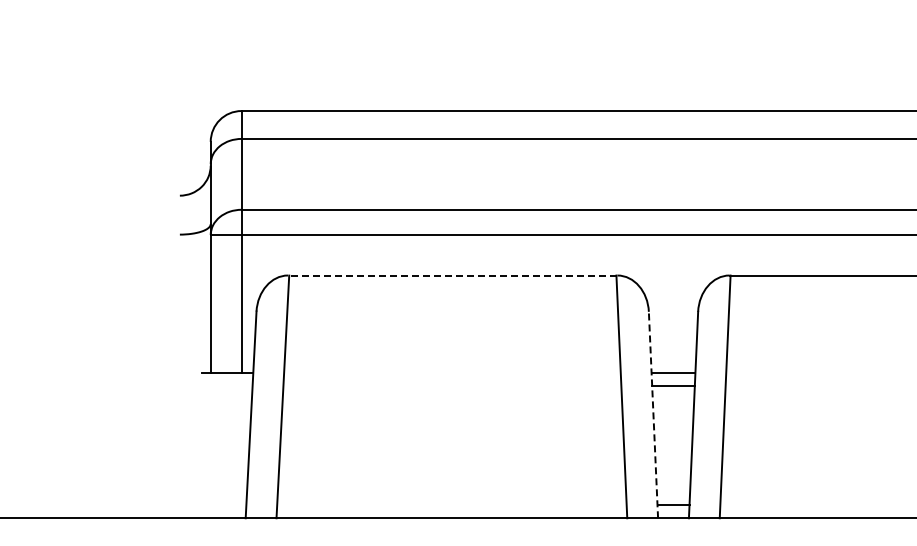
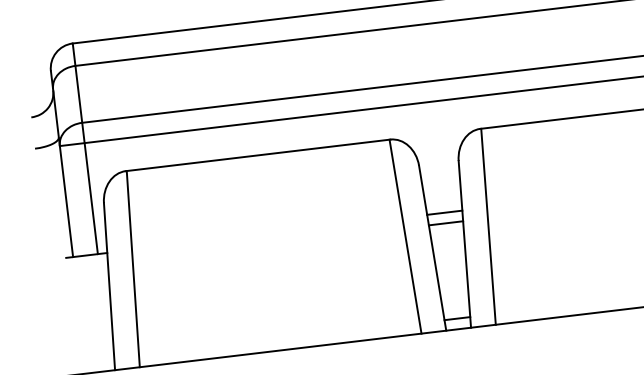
line: (452, 275) -> (257, 155), dashed -> solid
line: (653, 414) -> (432, 247), dashed -> solid

